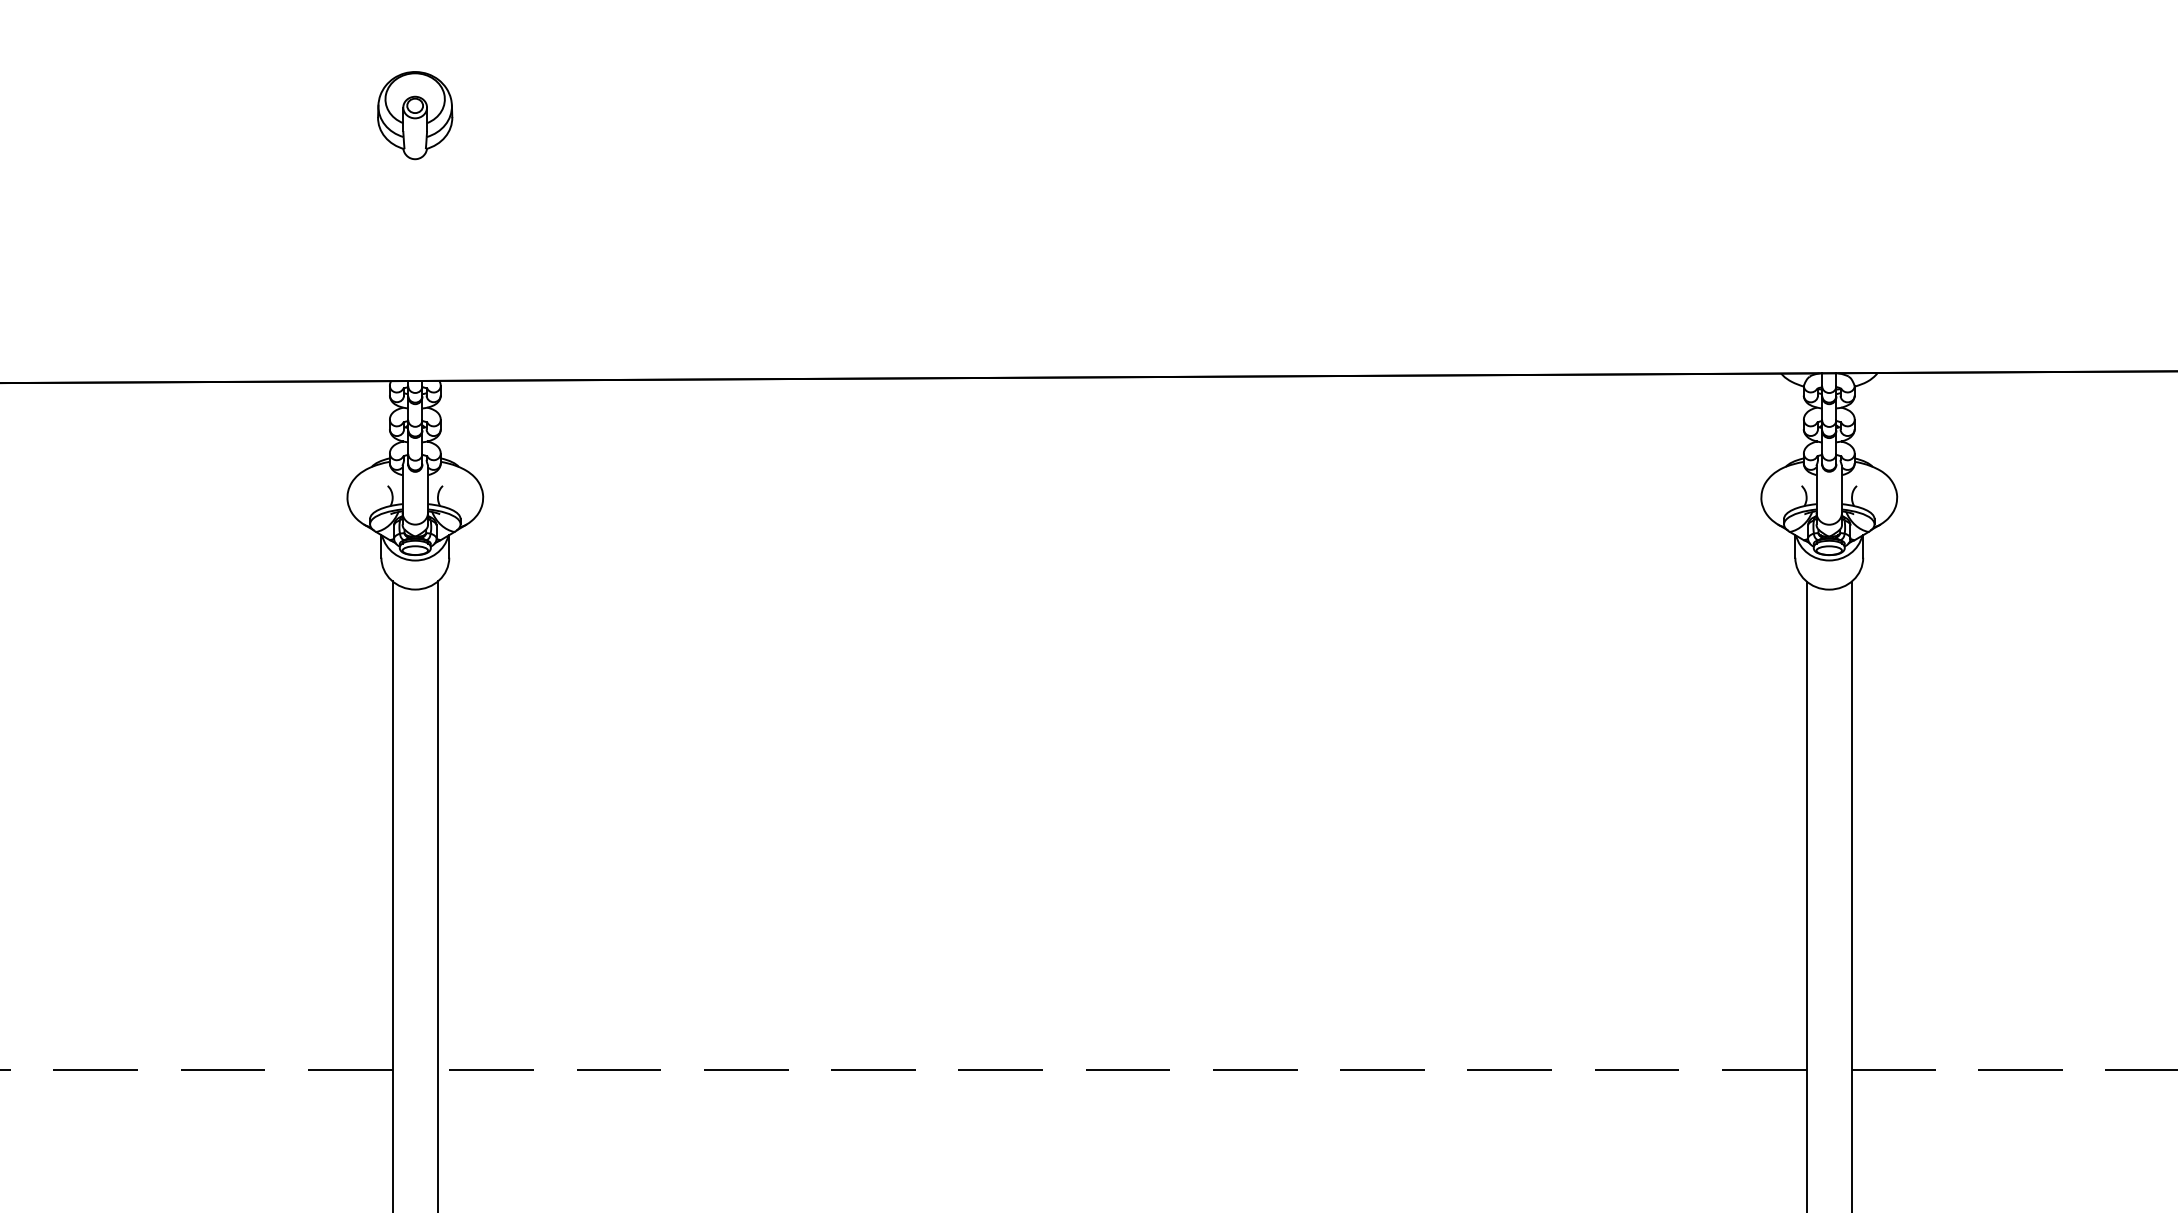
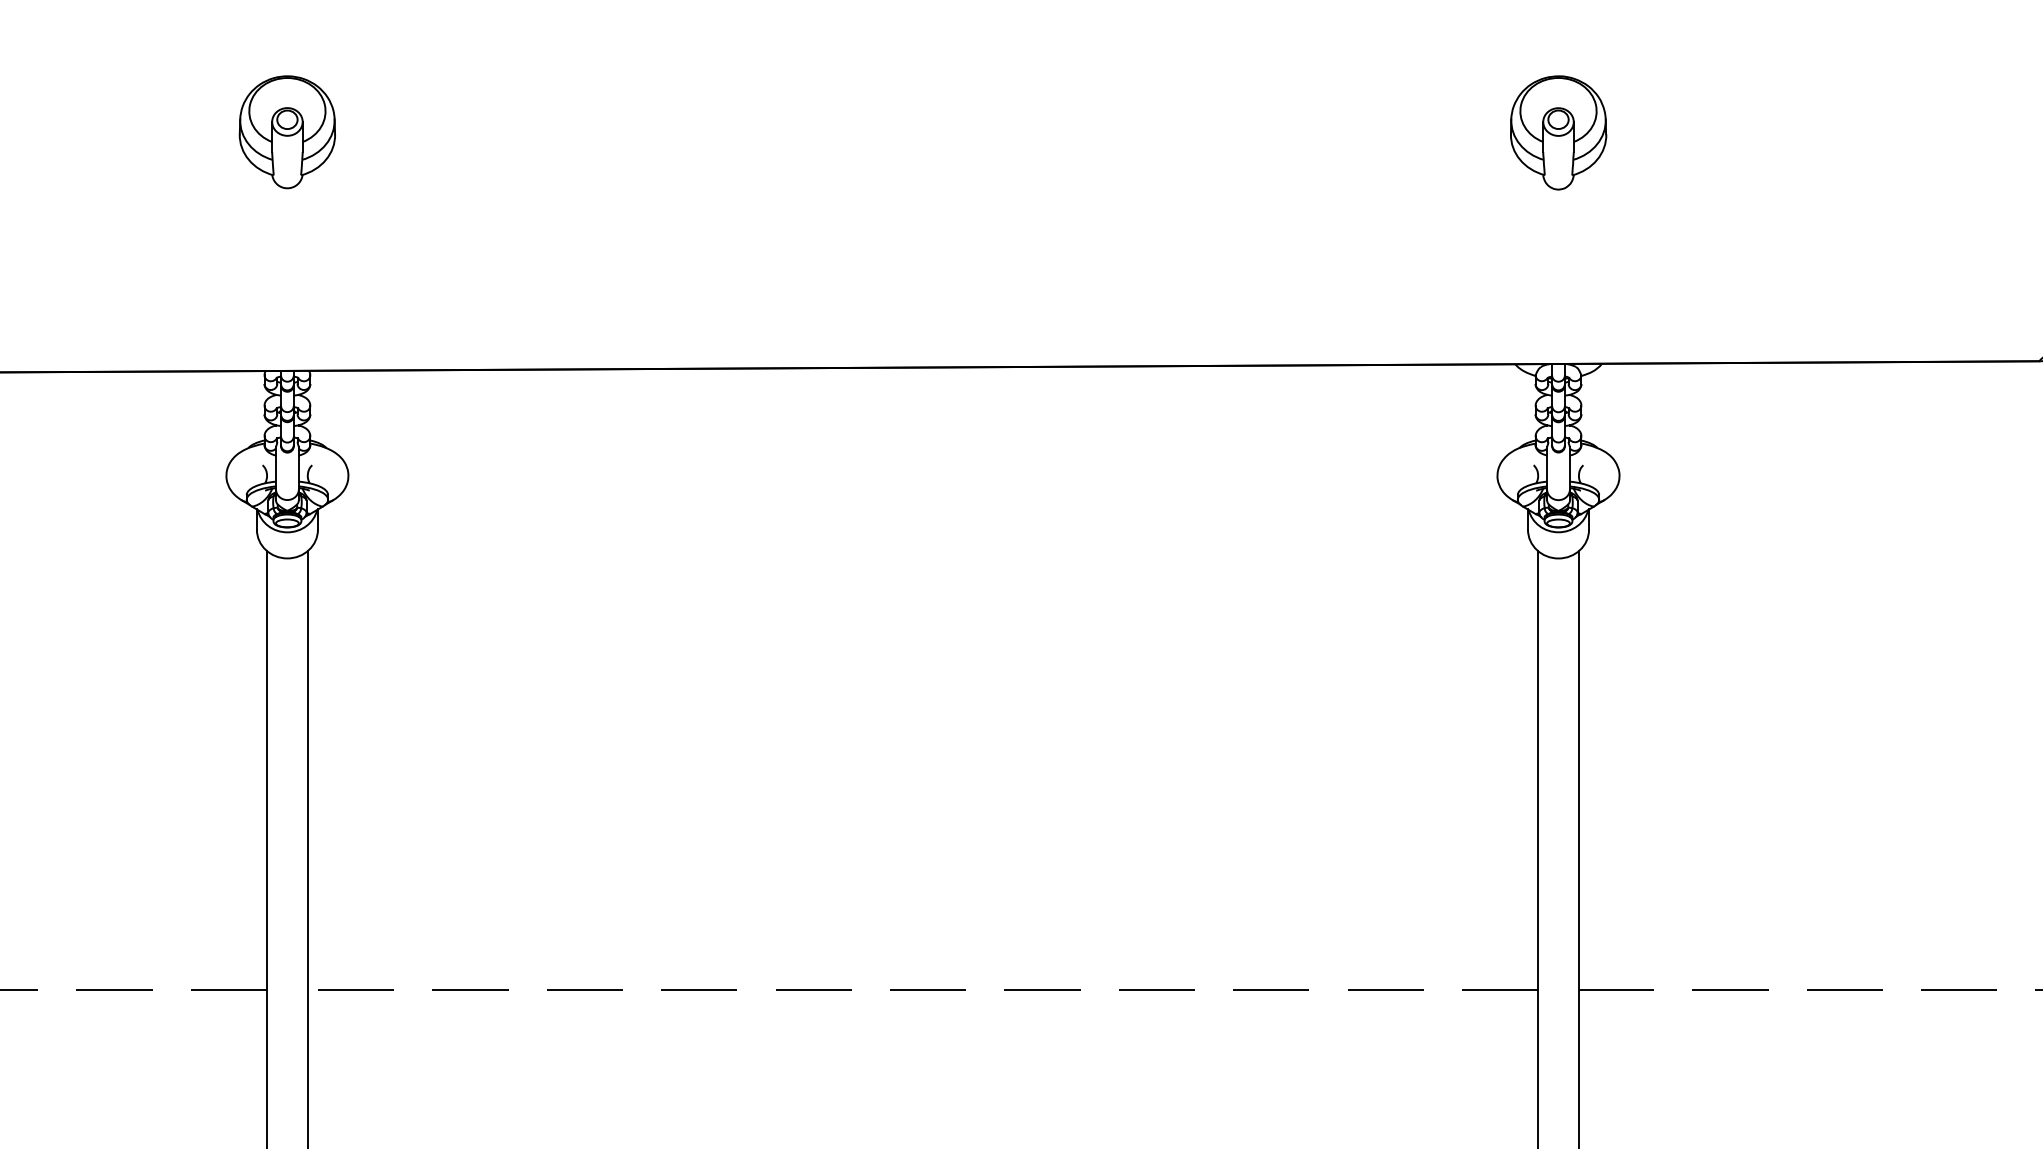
part: (414, 115) -> (286, 132), size x1.43
part: (1829, 115) -> (1558, 132), added

